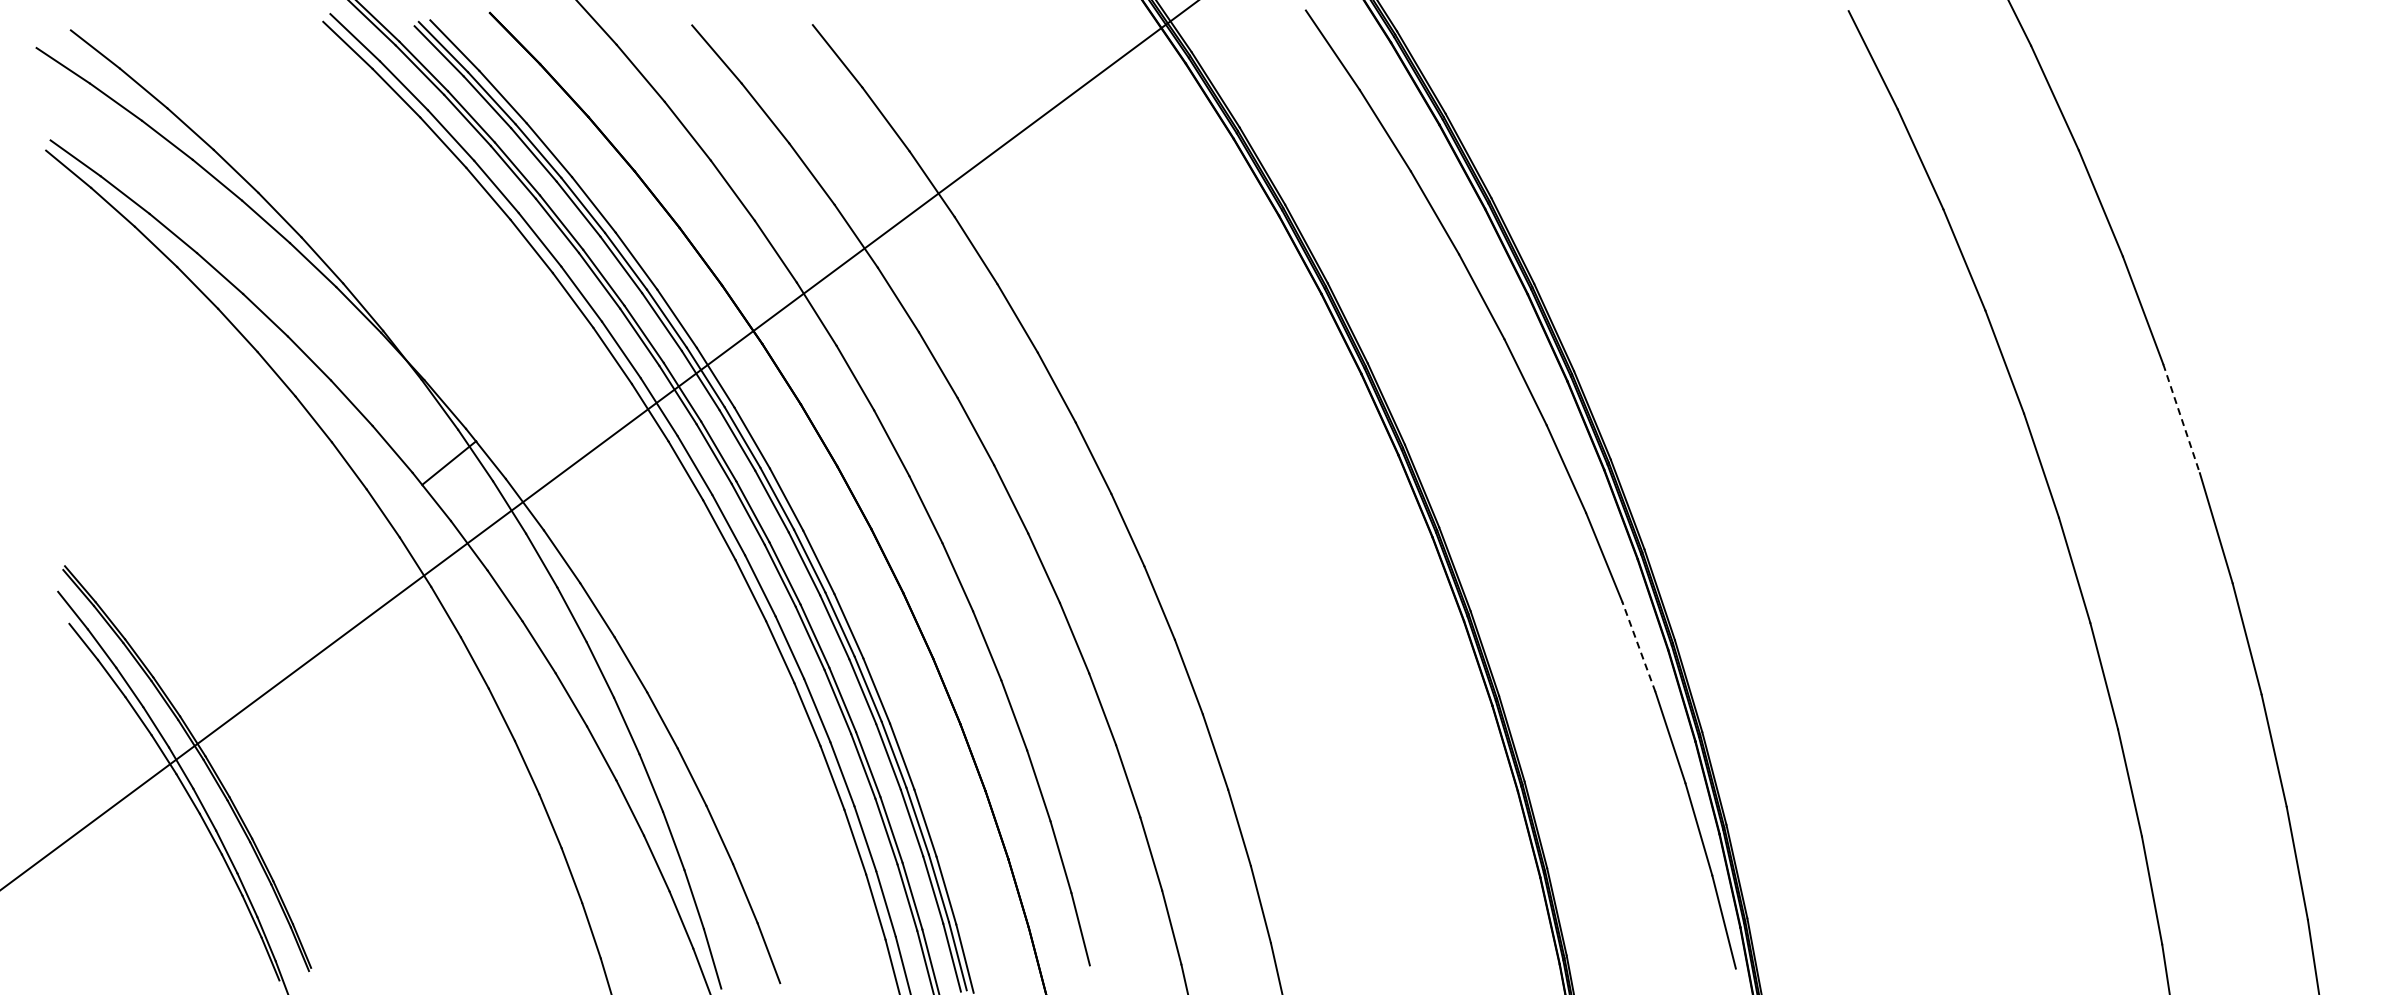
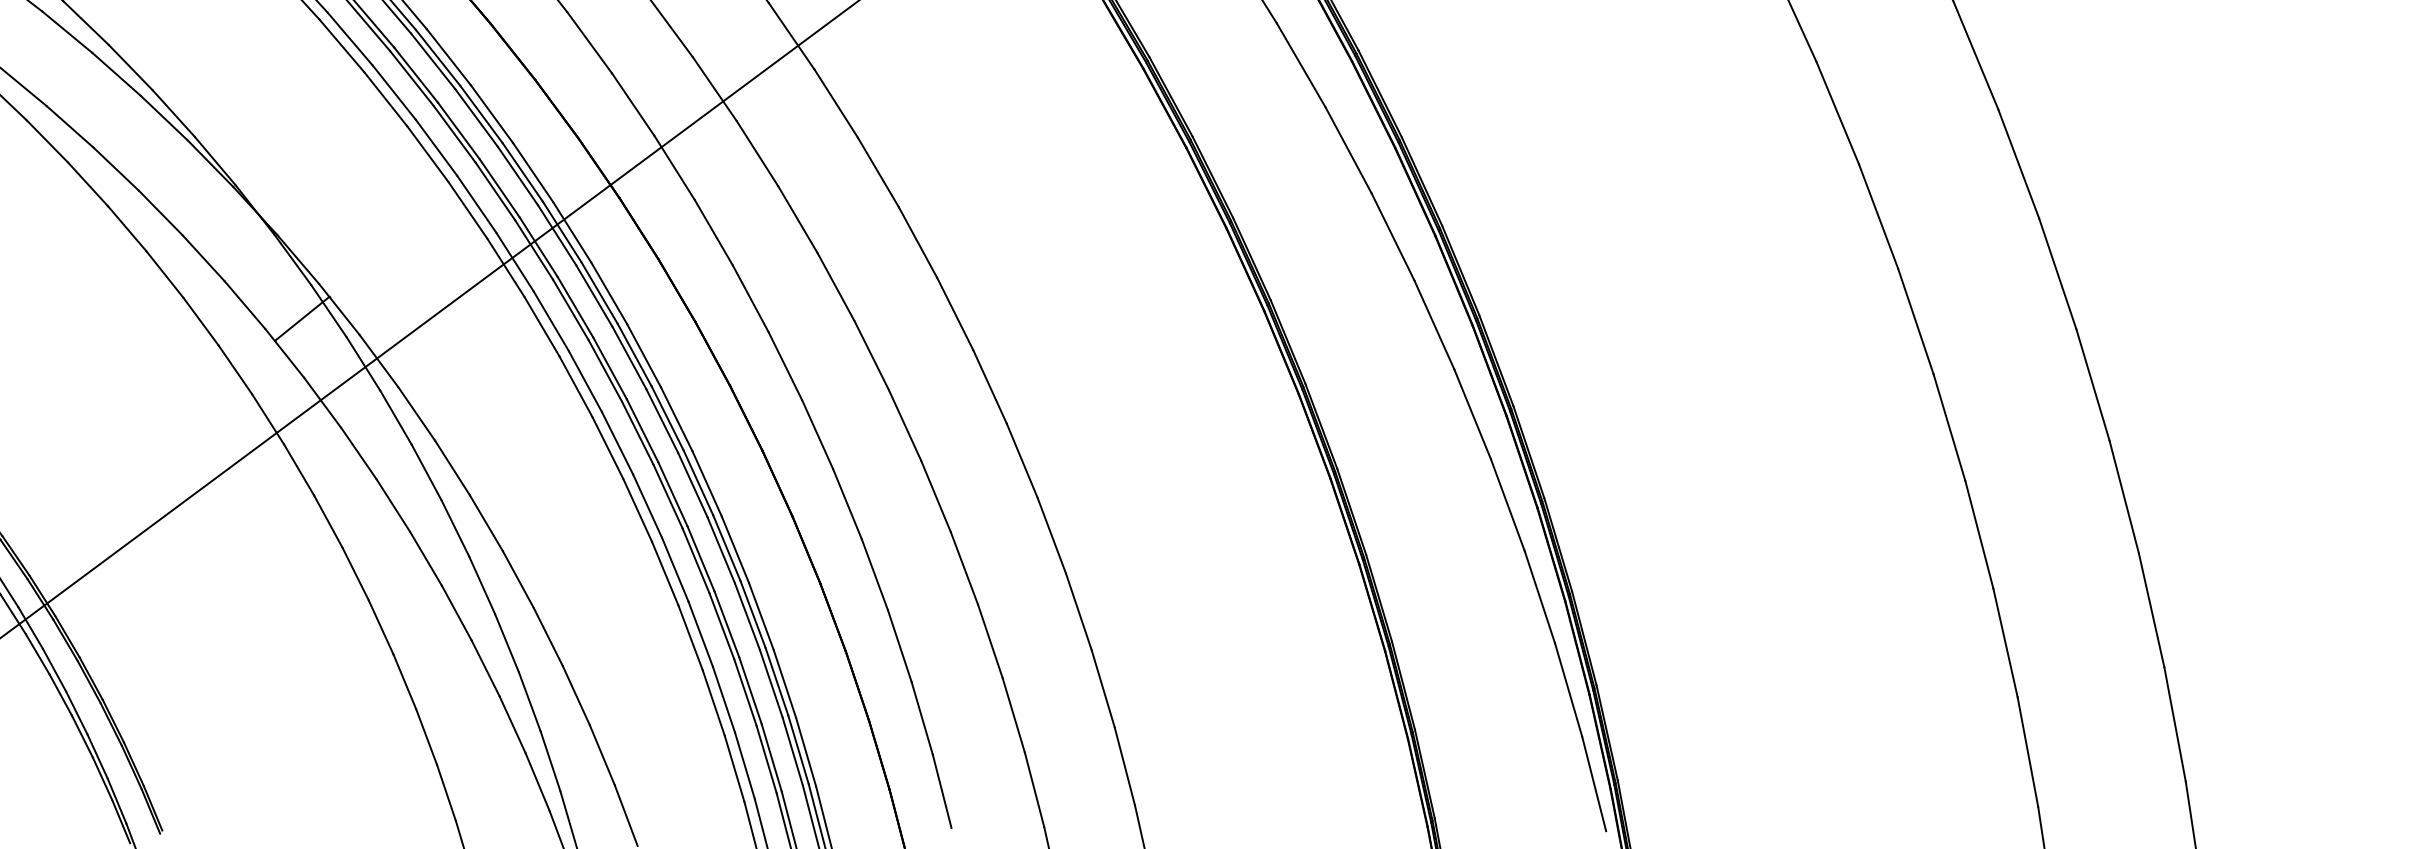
line: (2181, 419) -> (2057, 274), dashed -> solid
line: (1638, 646) -> (1507, 504), dashed -> solid

